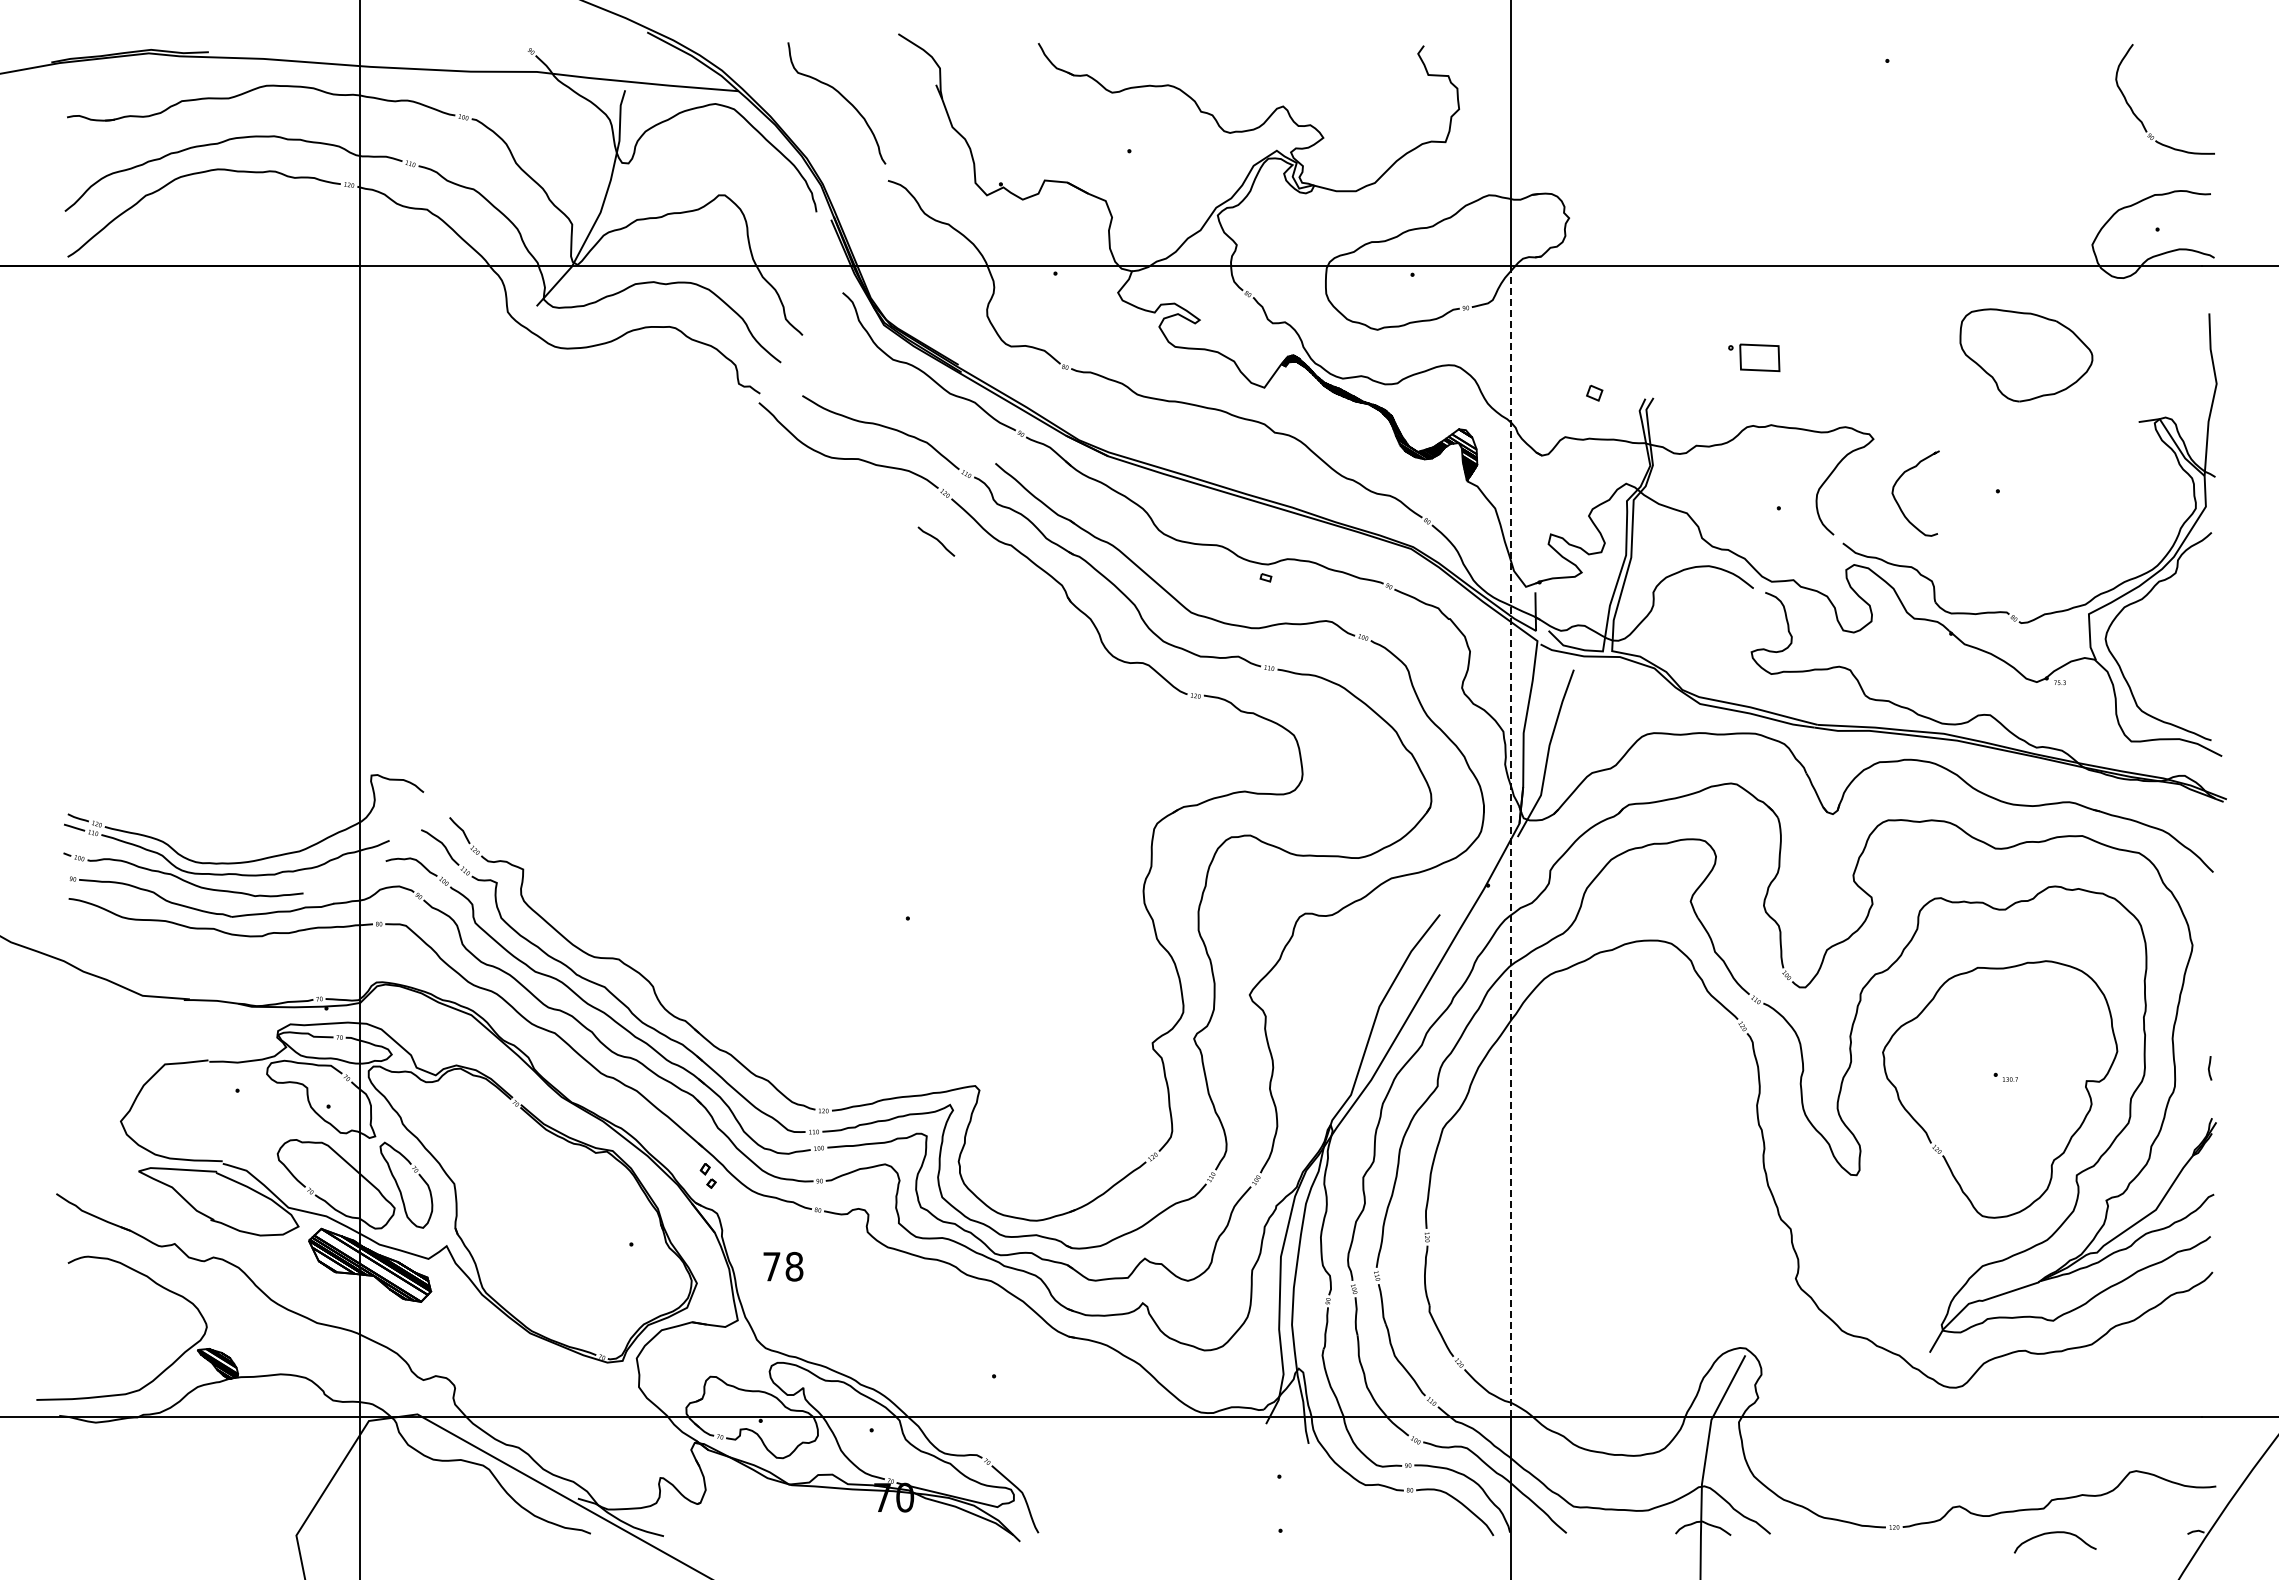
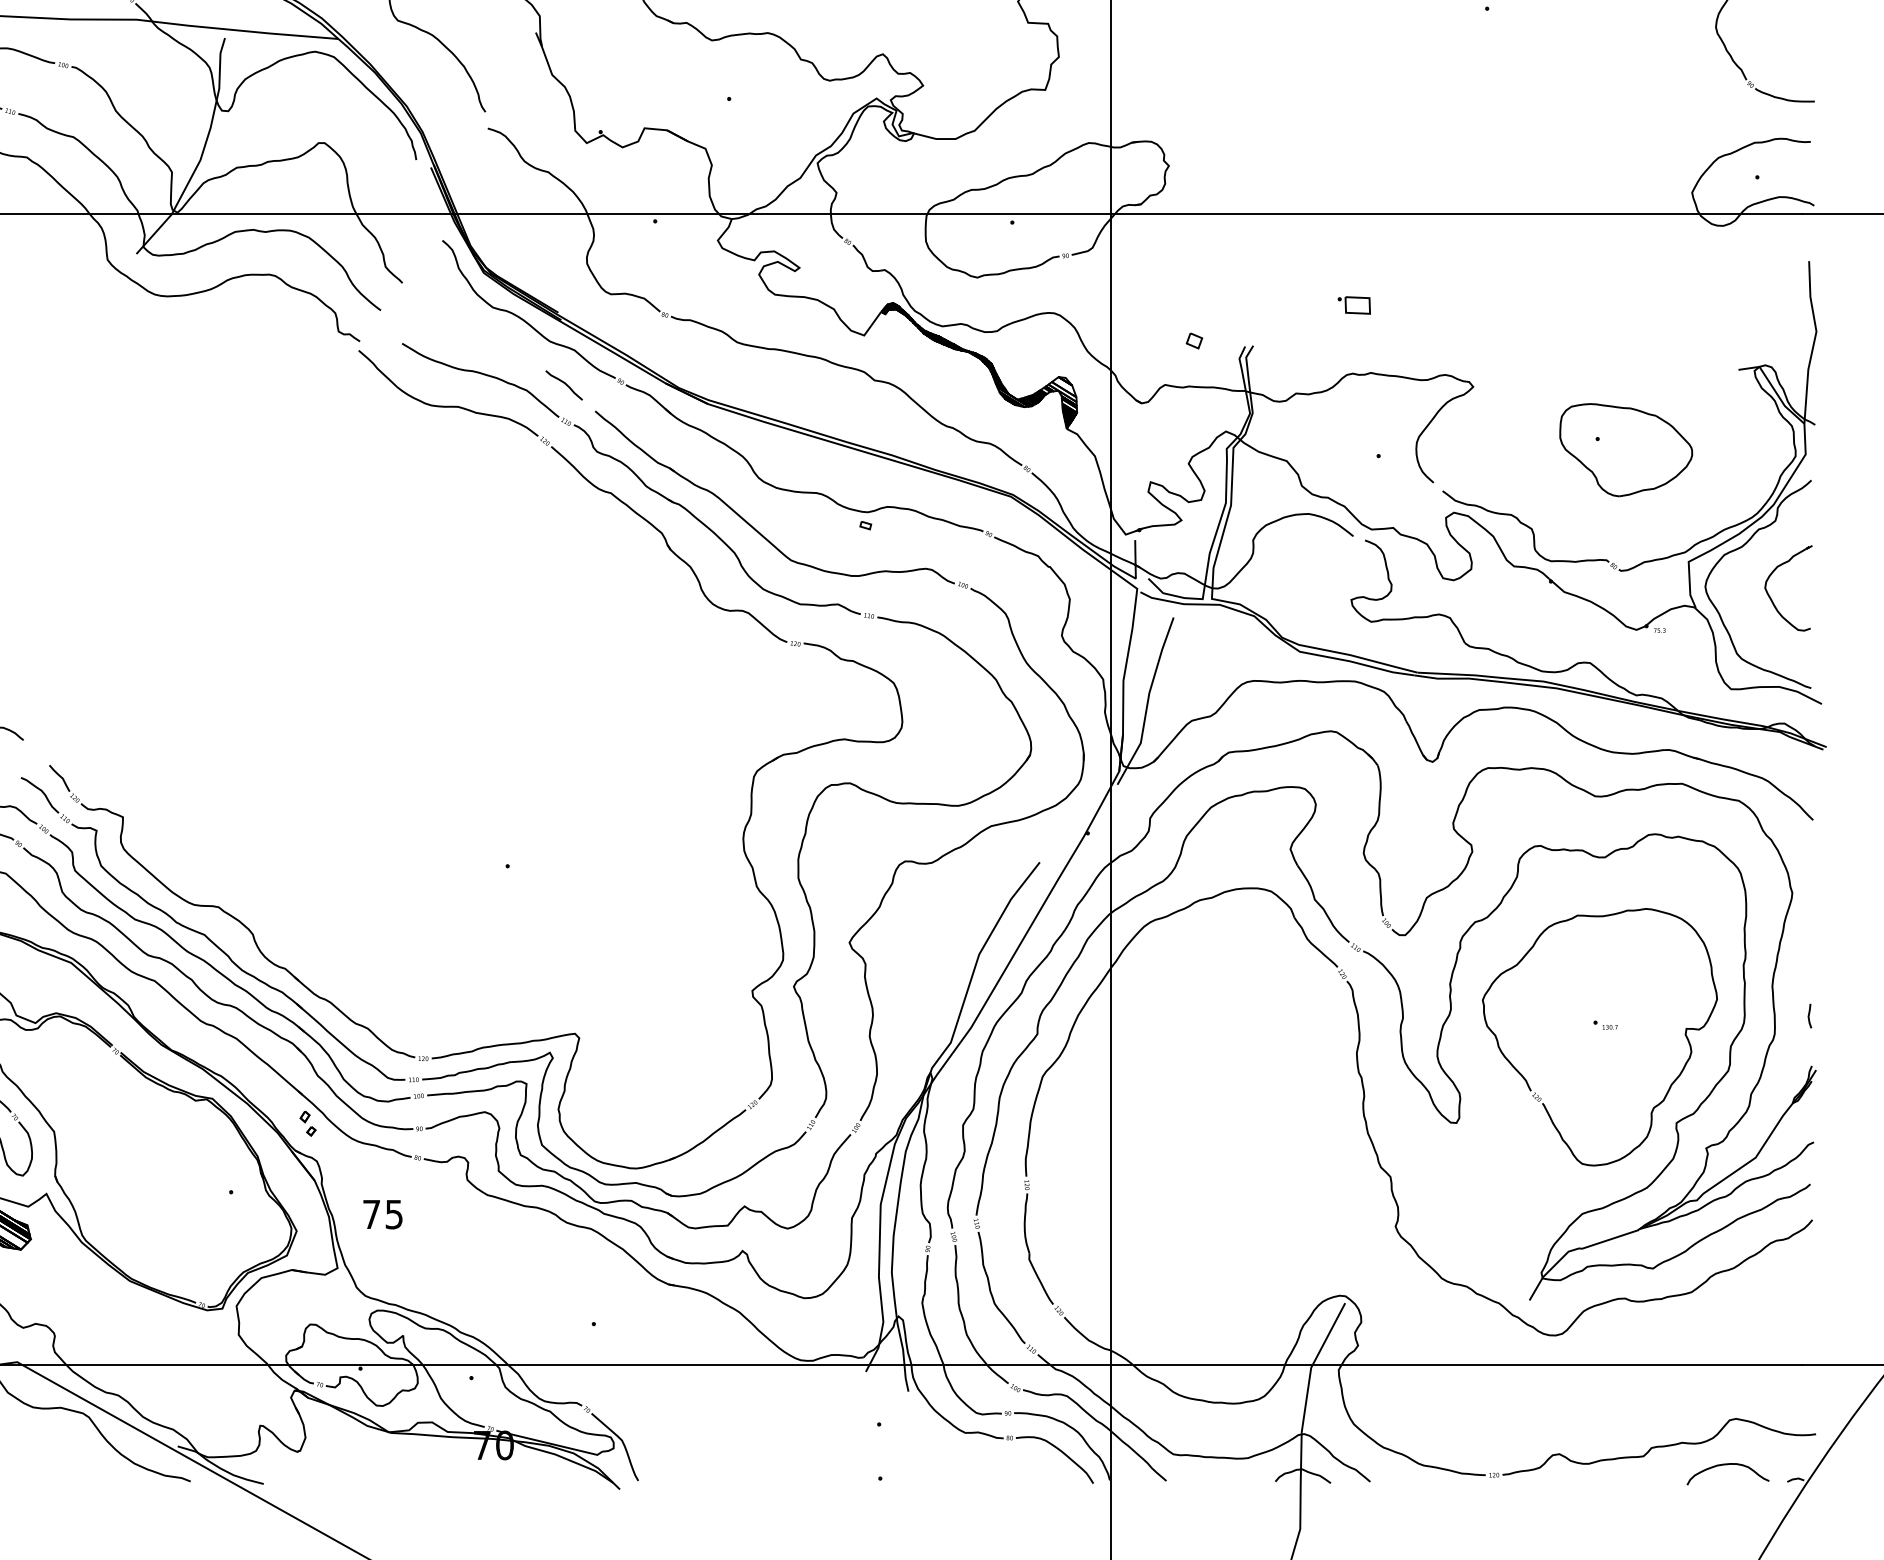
part: (2026, 355) -> (1626, 450), moved
part: (1754, 357) -> (1354, 305), size x0.62
curve: (1899, 504) -> (1772, 599), moved
curve: (936, 540) -> (564, 384), moved
line: (1511, 841) -> (1111, 789), dashed -> solid
text: (794, 1266) -> (394, 1214), 78 -> 75
curve: (2054, 1533) -> (1727, 1465), moved

